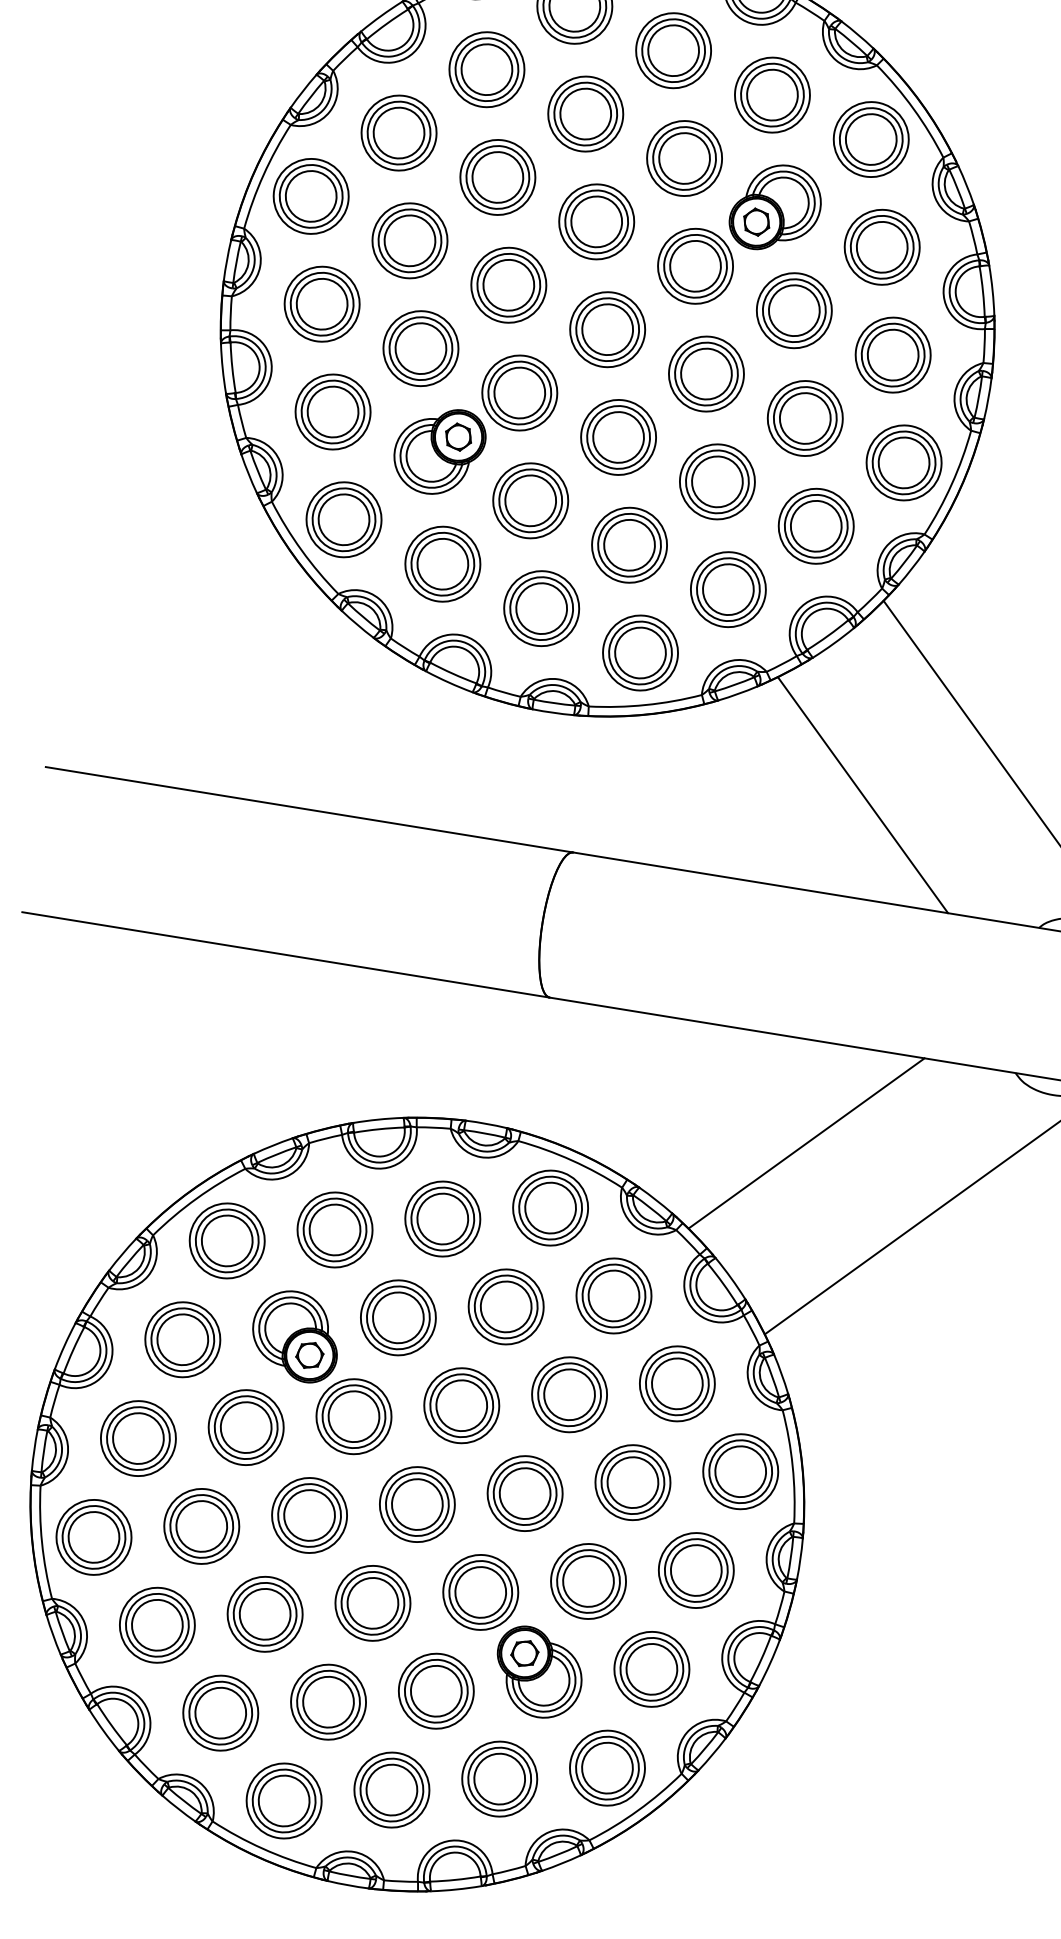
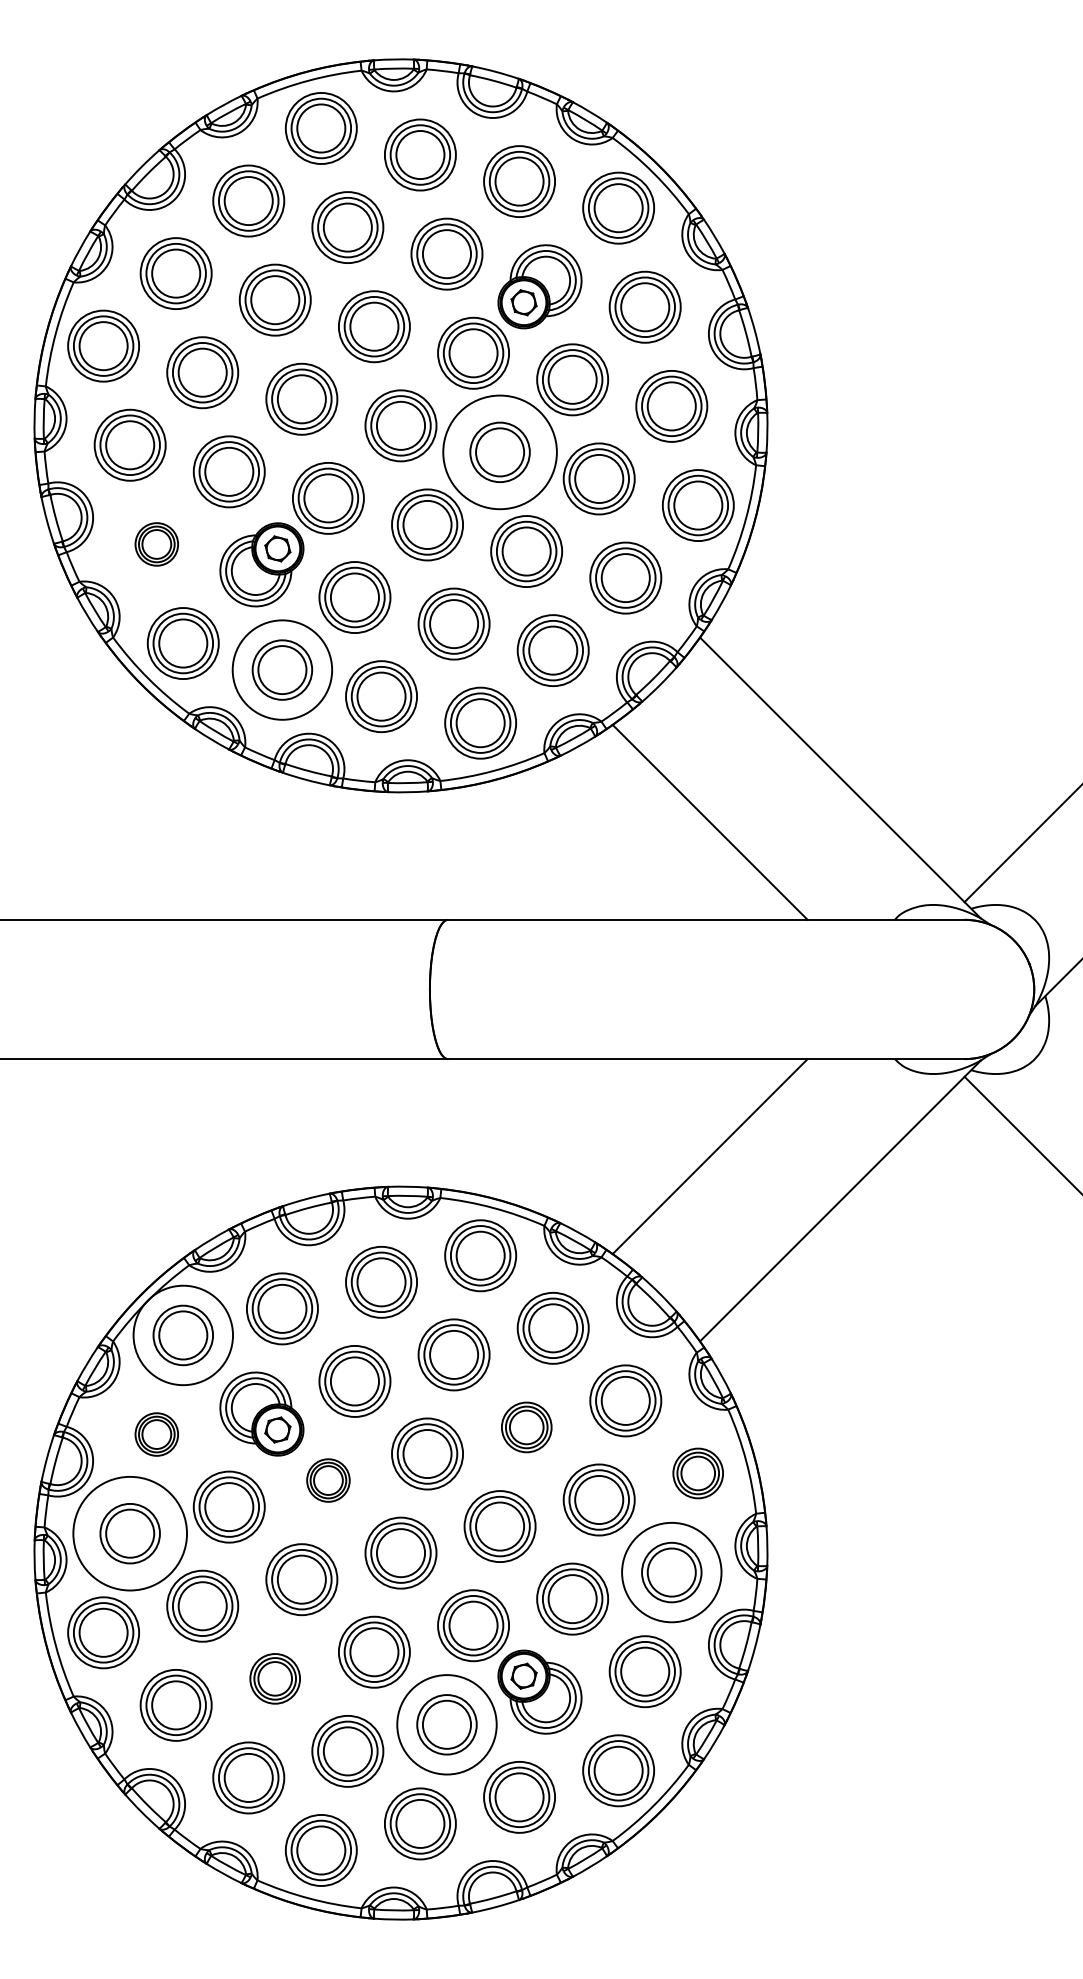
circle: (706, 373) -> (499, 451), size x1.6
part: (332, 412) -> (156, 544), size x0.6
circle: (442, 563) -> (281, 669), size x1.4
circle: (226, 1239) -> (182, 1334), size x1.4
part: (182, 1339) -> (156, 1434), size x0.6
part: (569, 1394) -> (526, 1427), size x0.7
part: (354, 1416) -> (328, 1480), size x0.6
circle: (137, 1438) -> (129, 1533), size x1.6
part: (739, 1471) -> (697, 1473), size x0.7
circle: (696, 1570) -> (671, 1572), size x1.4
part: (264, 1613) -> (274, 1678), size x0.7
circle: (435, 1690) -> (446, 1724), size x1.4

